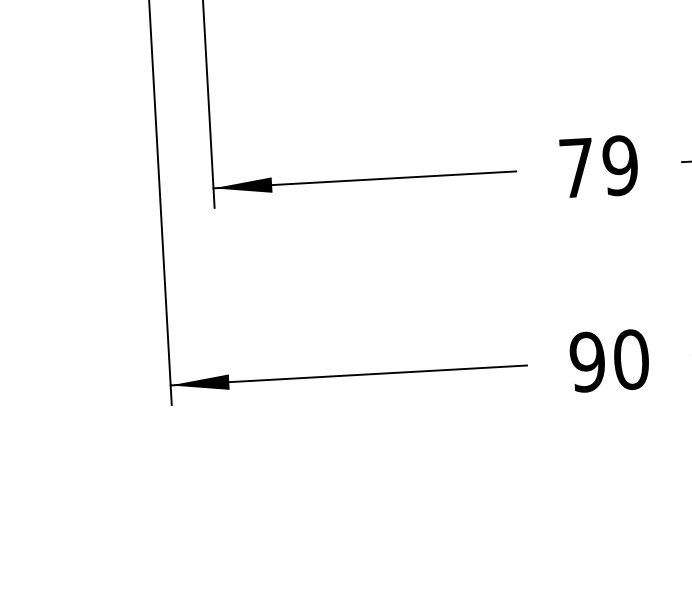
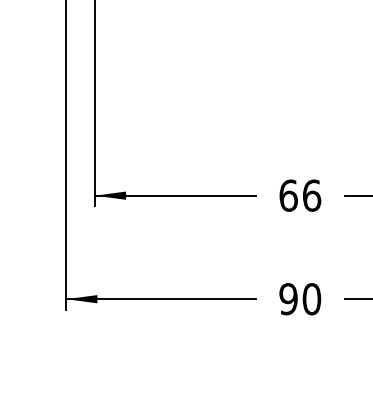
text: (599, 166) -> (300, 195), 79 -> 66

